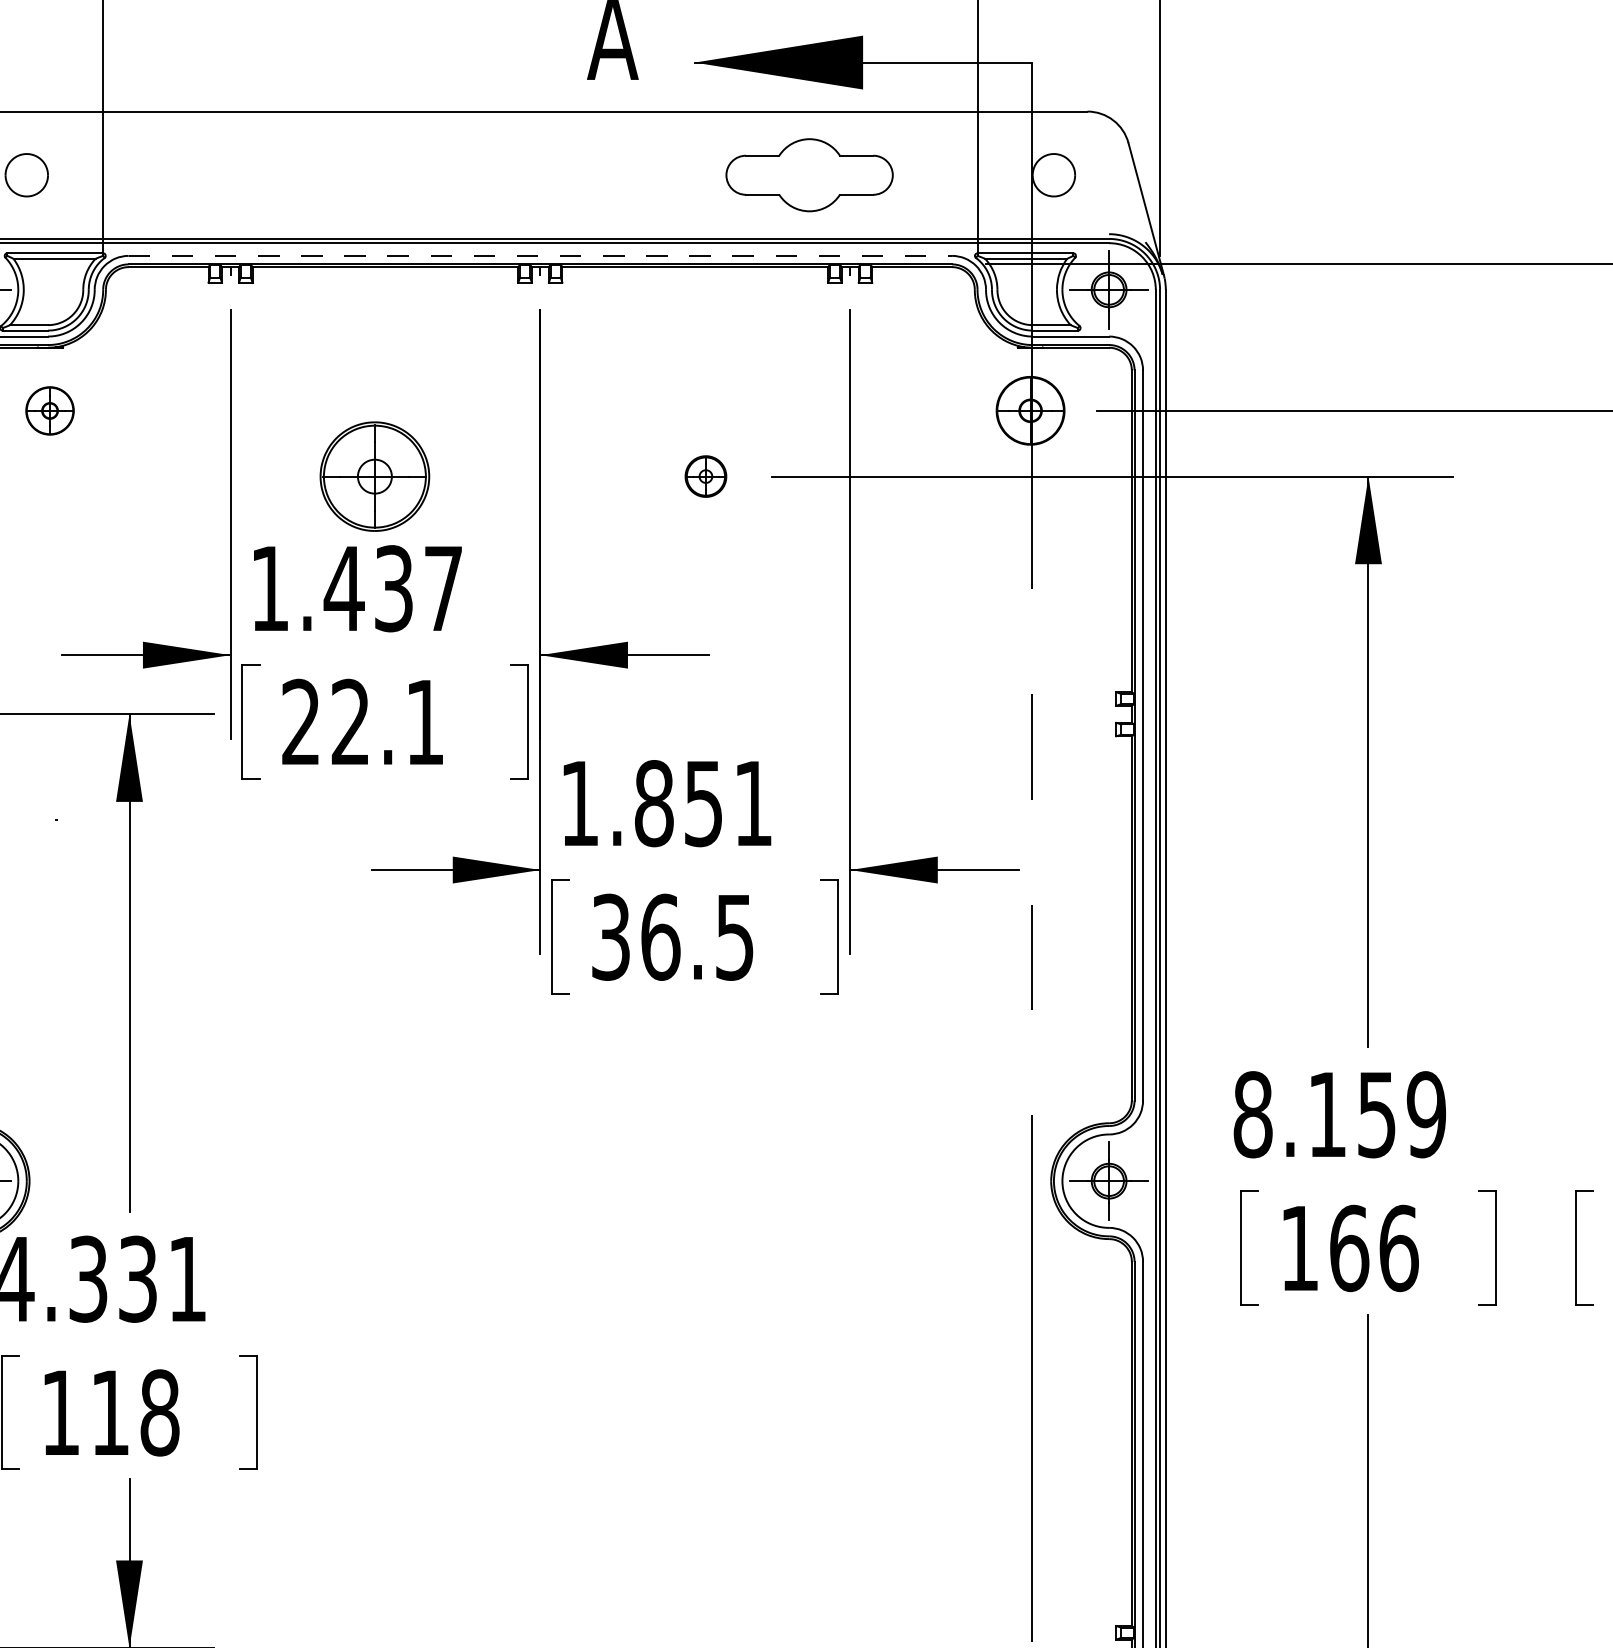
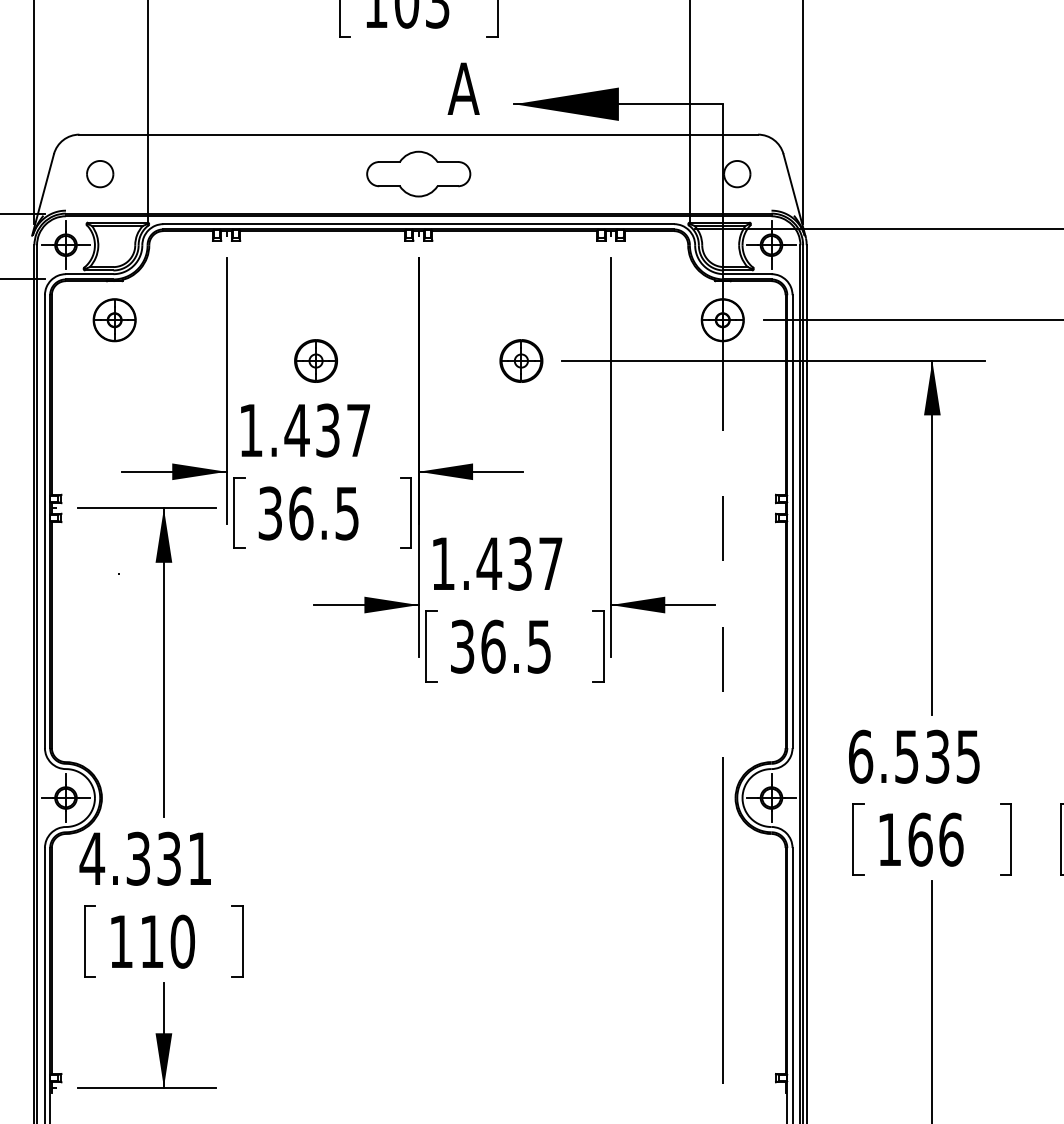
part: (809, 174) -> (418, 173), moved
line: (541, 256) -> (419, 224), dashed -> solid
part: (49, 411) -> (114, 320), size x1.43
part: (373, 475) -> (315, 360), size x0.62
part: (706, 475) -> (521, 360), size x1.67
text: (362, 722) -> (308, 513), 22.1 -> 36.5
text: (702, 803) -> (519, 563), 1.851 -> 1.437
text: (1339, 1114) -> (914, 756), 8.159 -> 6.535
text: (159, 1412) -> (182, 941), 118 -> 110

